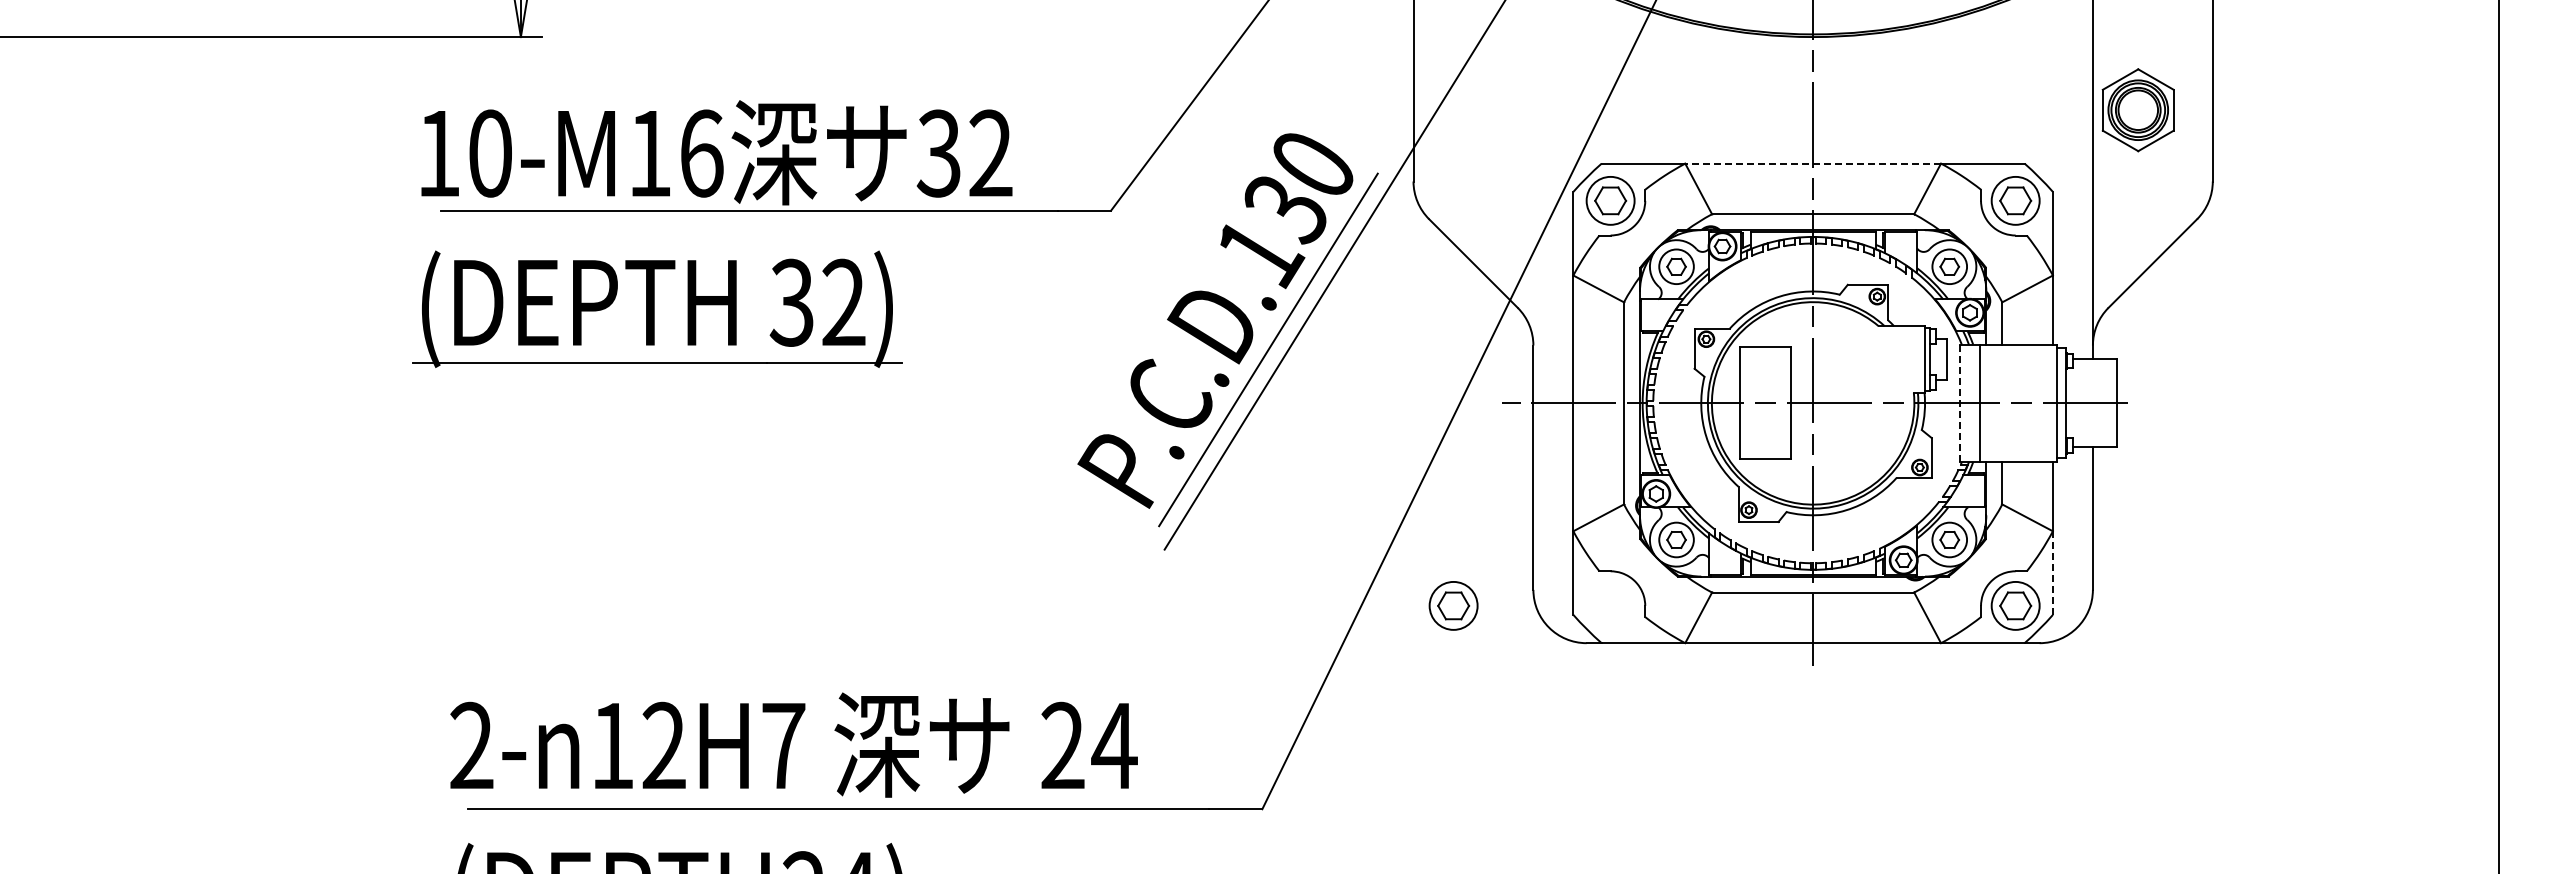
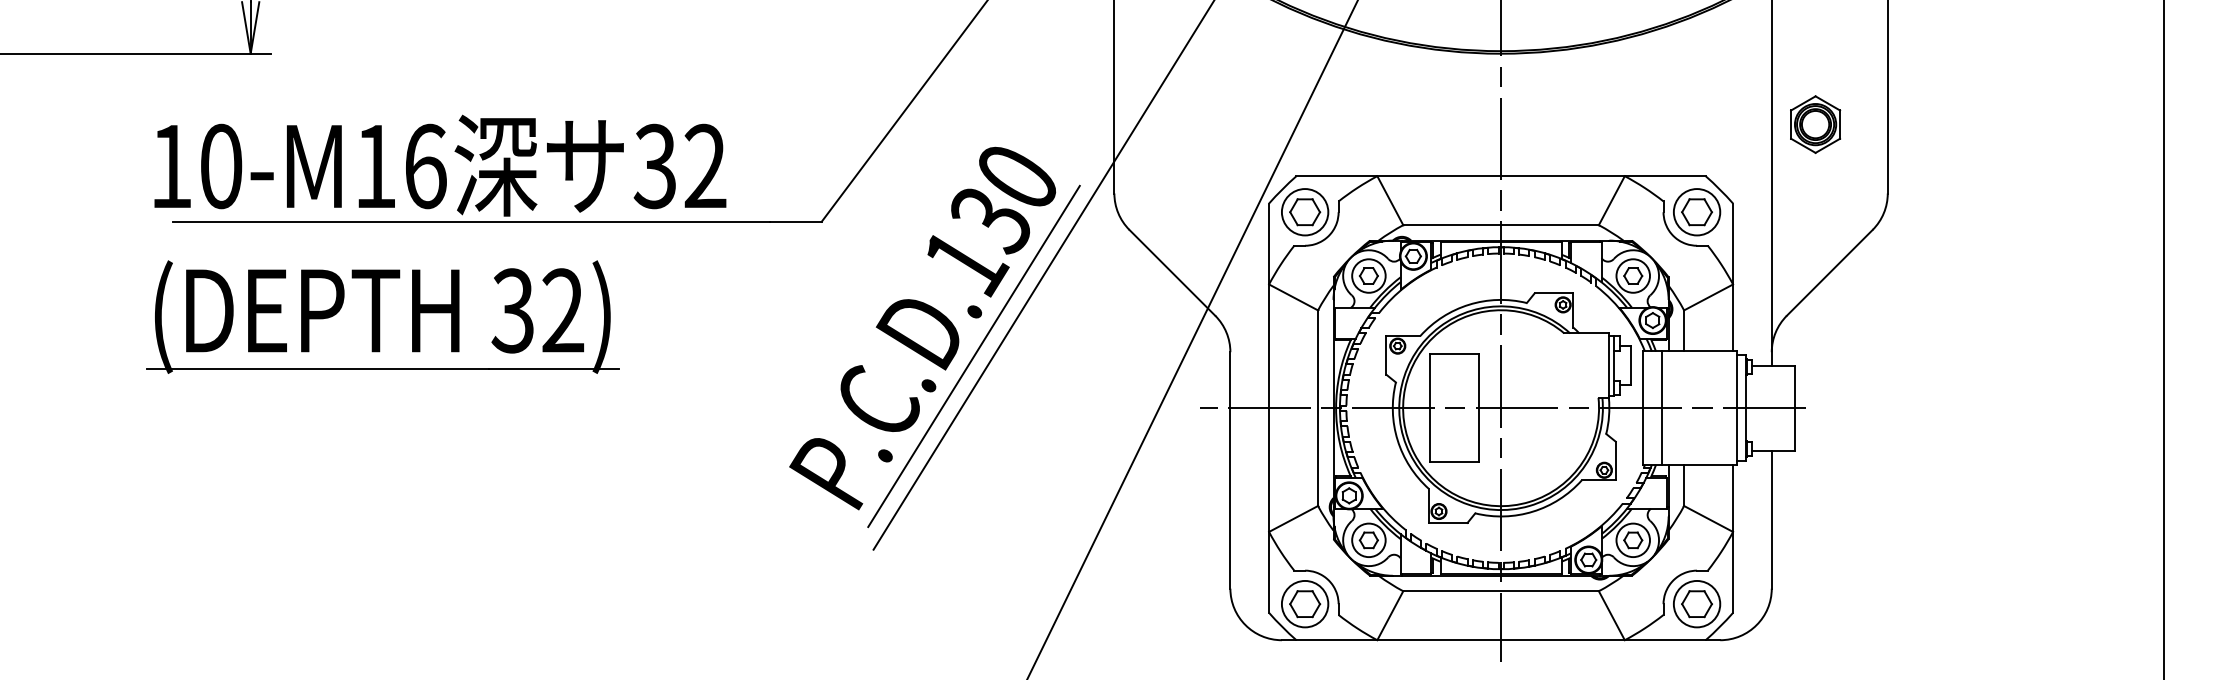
part: (2137, 110) -> (1814, 124), size x0.71
line: (1813, 163) -> (1501, 176), dashed -> solid
line: (1959, 403) -> (1642, 408), dashed -> solid
line: (2052, 573) -> (1732, 572), dashed -> solid
part: (1453, 605) -> (1304, 603), moved

